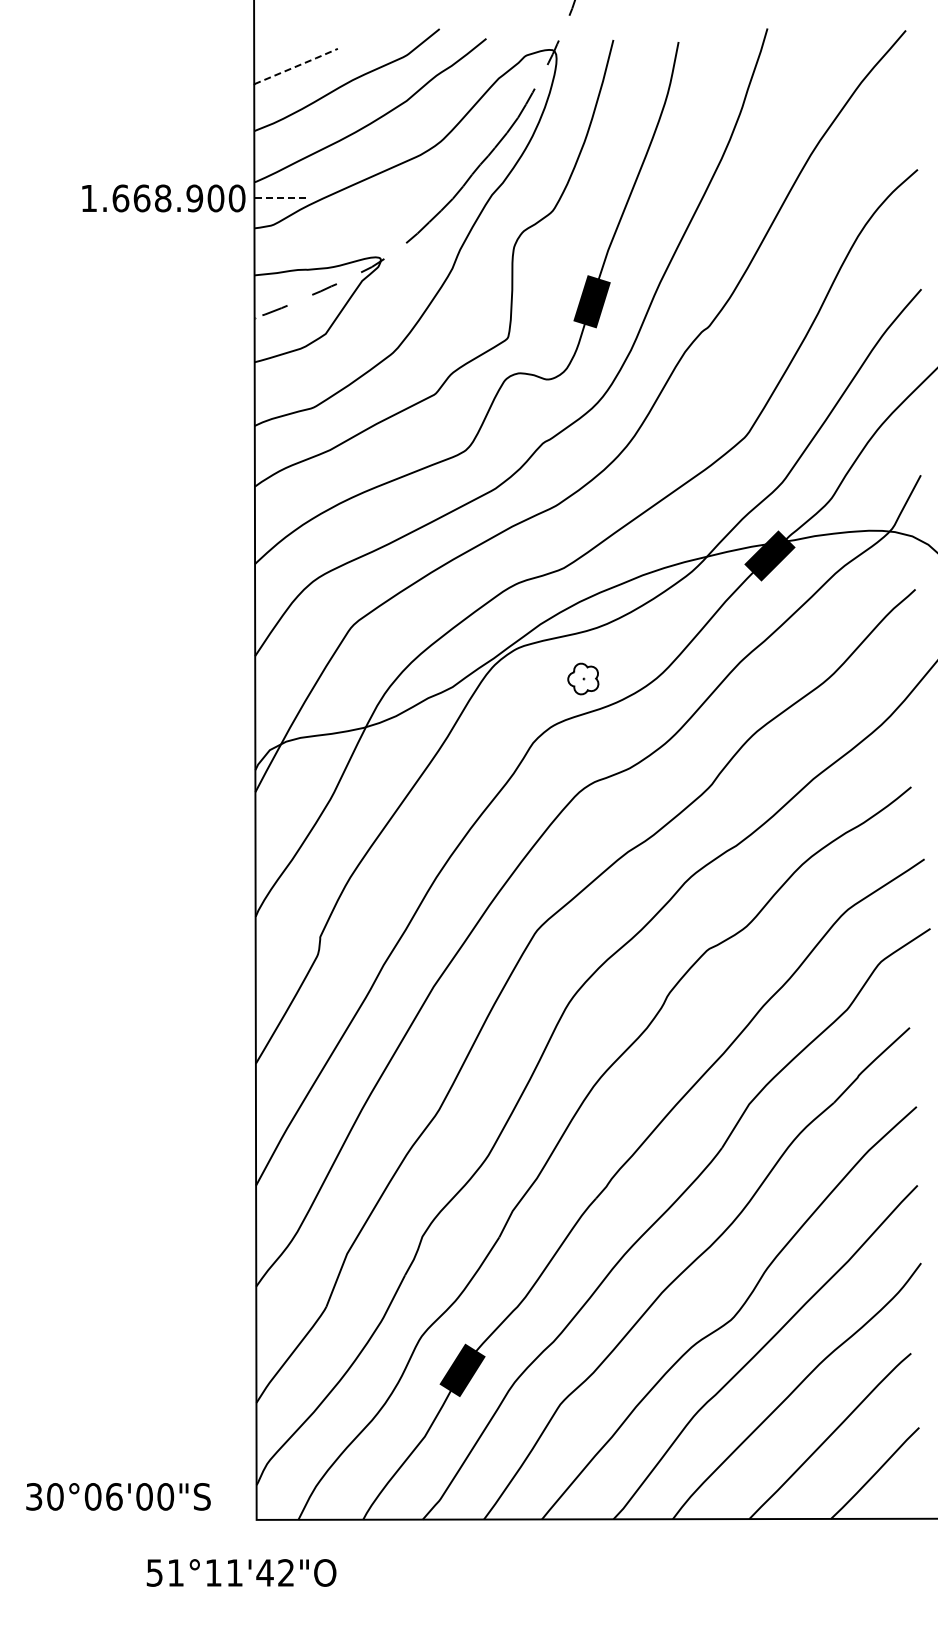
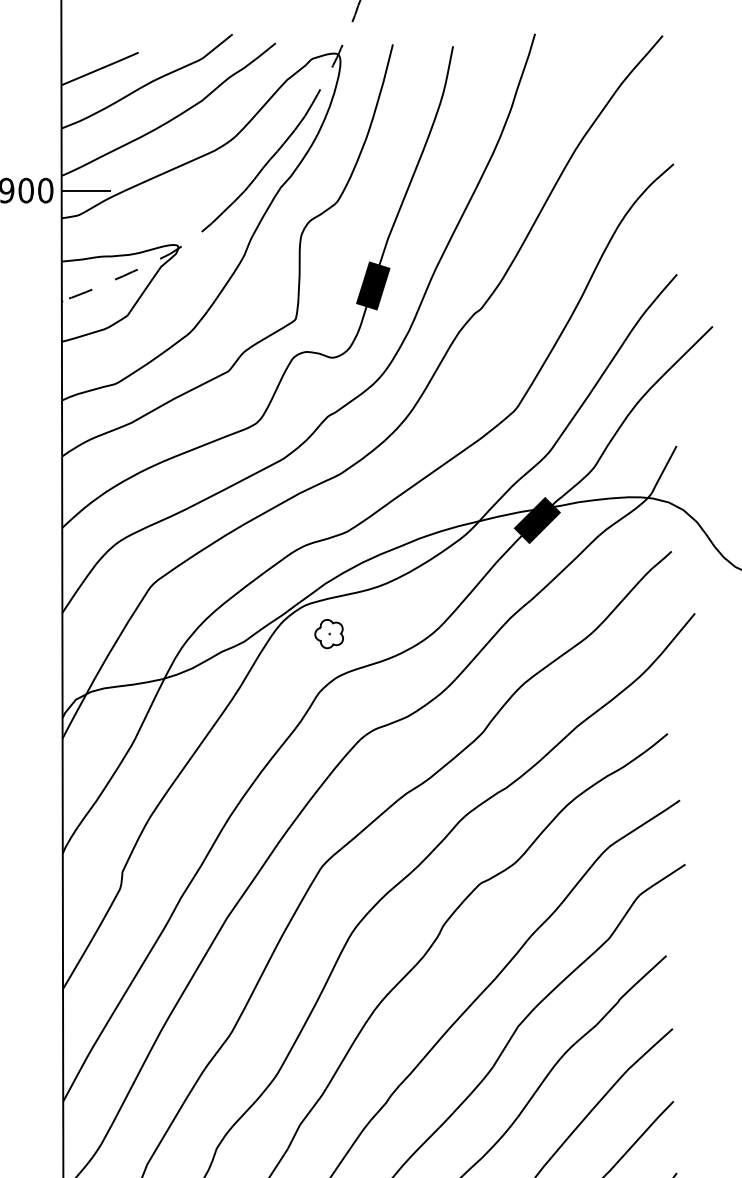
line: (296, 66) -> (100, 68), dashed -> solid
line: (281, 198) -> (86, 190), dashed -> solid
part: (583, 678) -> (329, 633), moved

